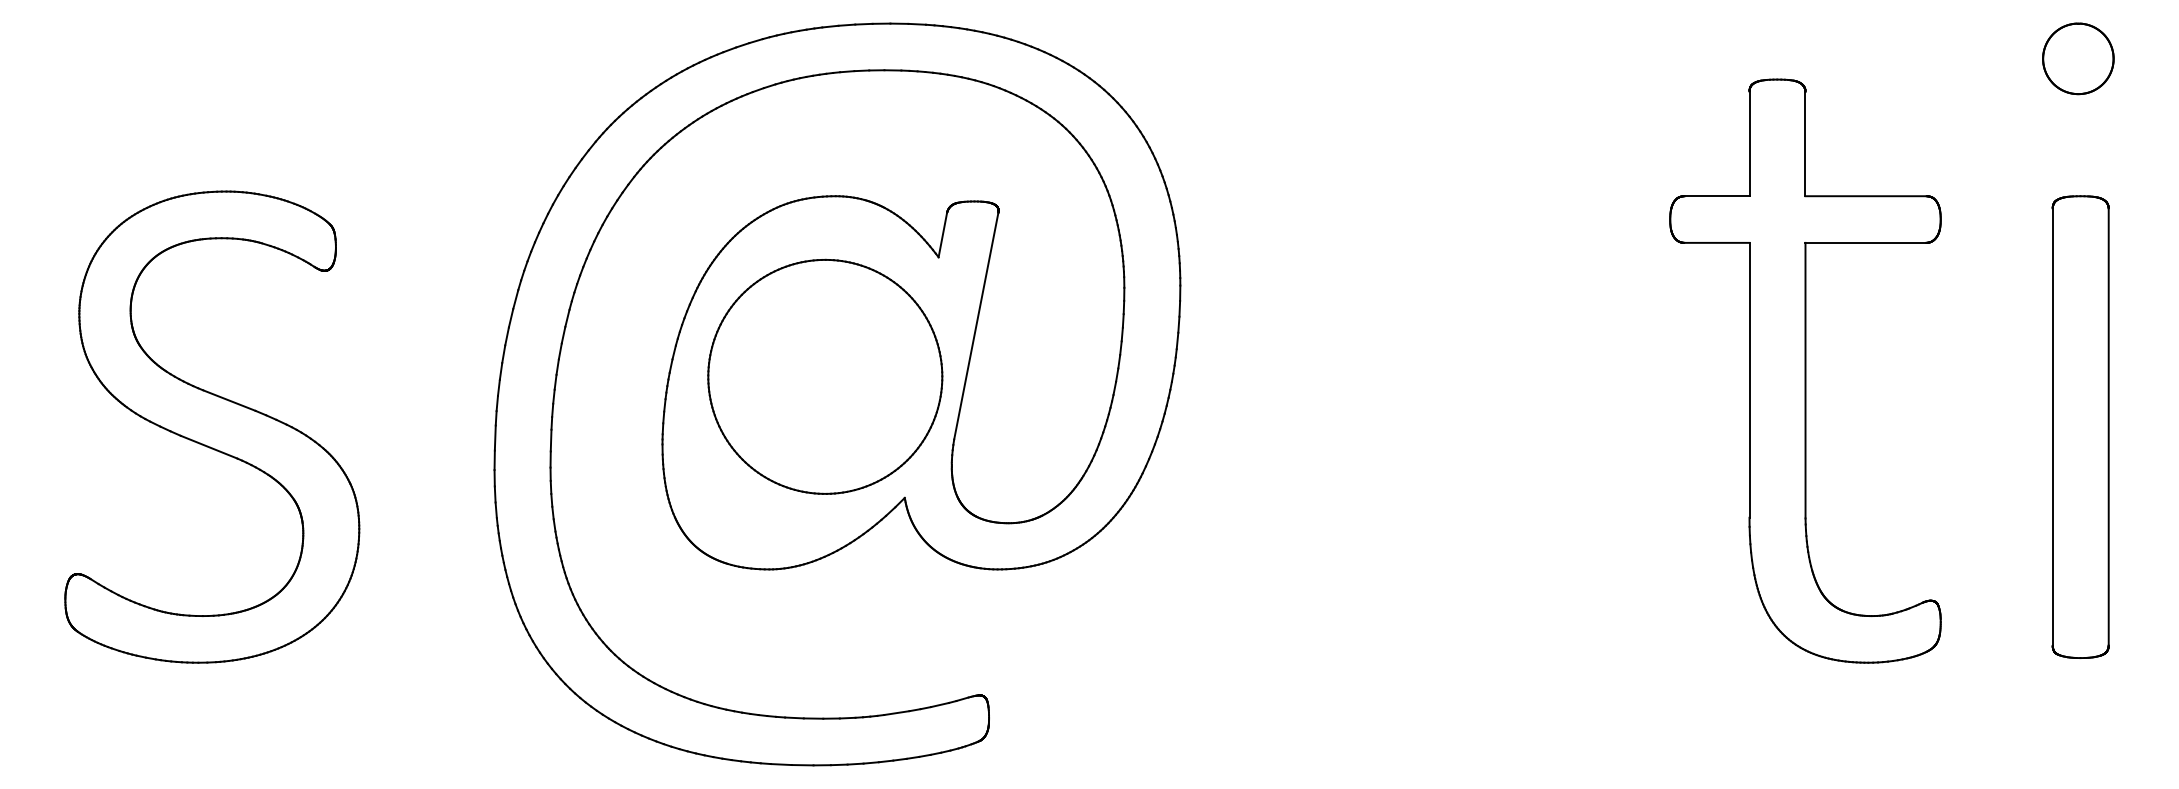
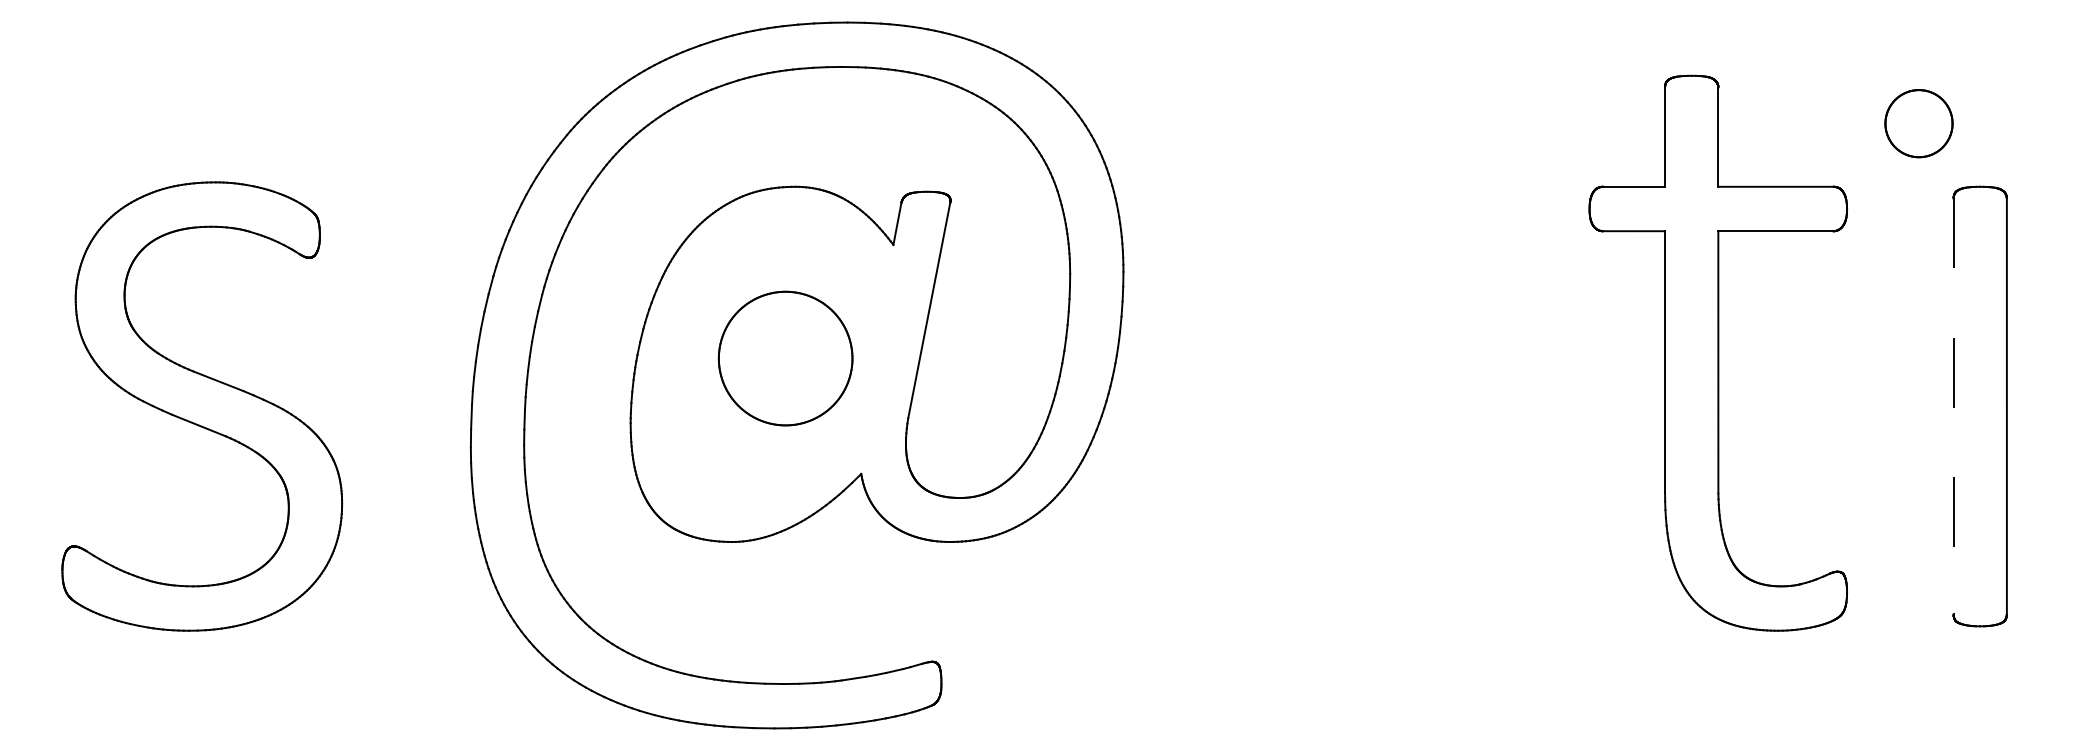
part: (2078, 58) -> (1919, 123), moved
part: (825, 376) -> (785, 358), size x0.6
line: (2052, 426) -> (1953, 405), solid -> dashed

